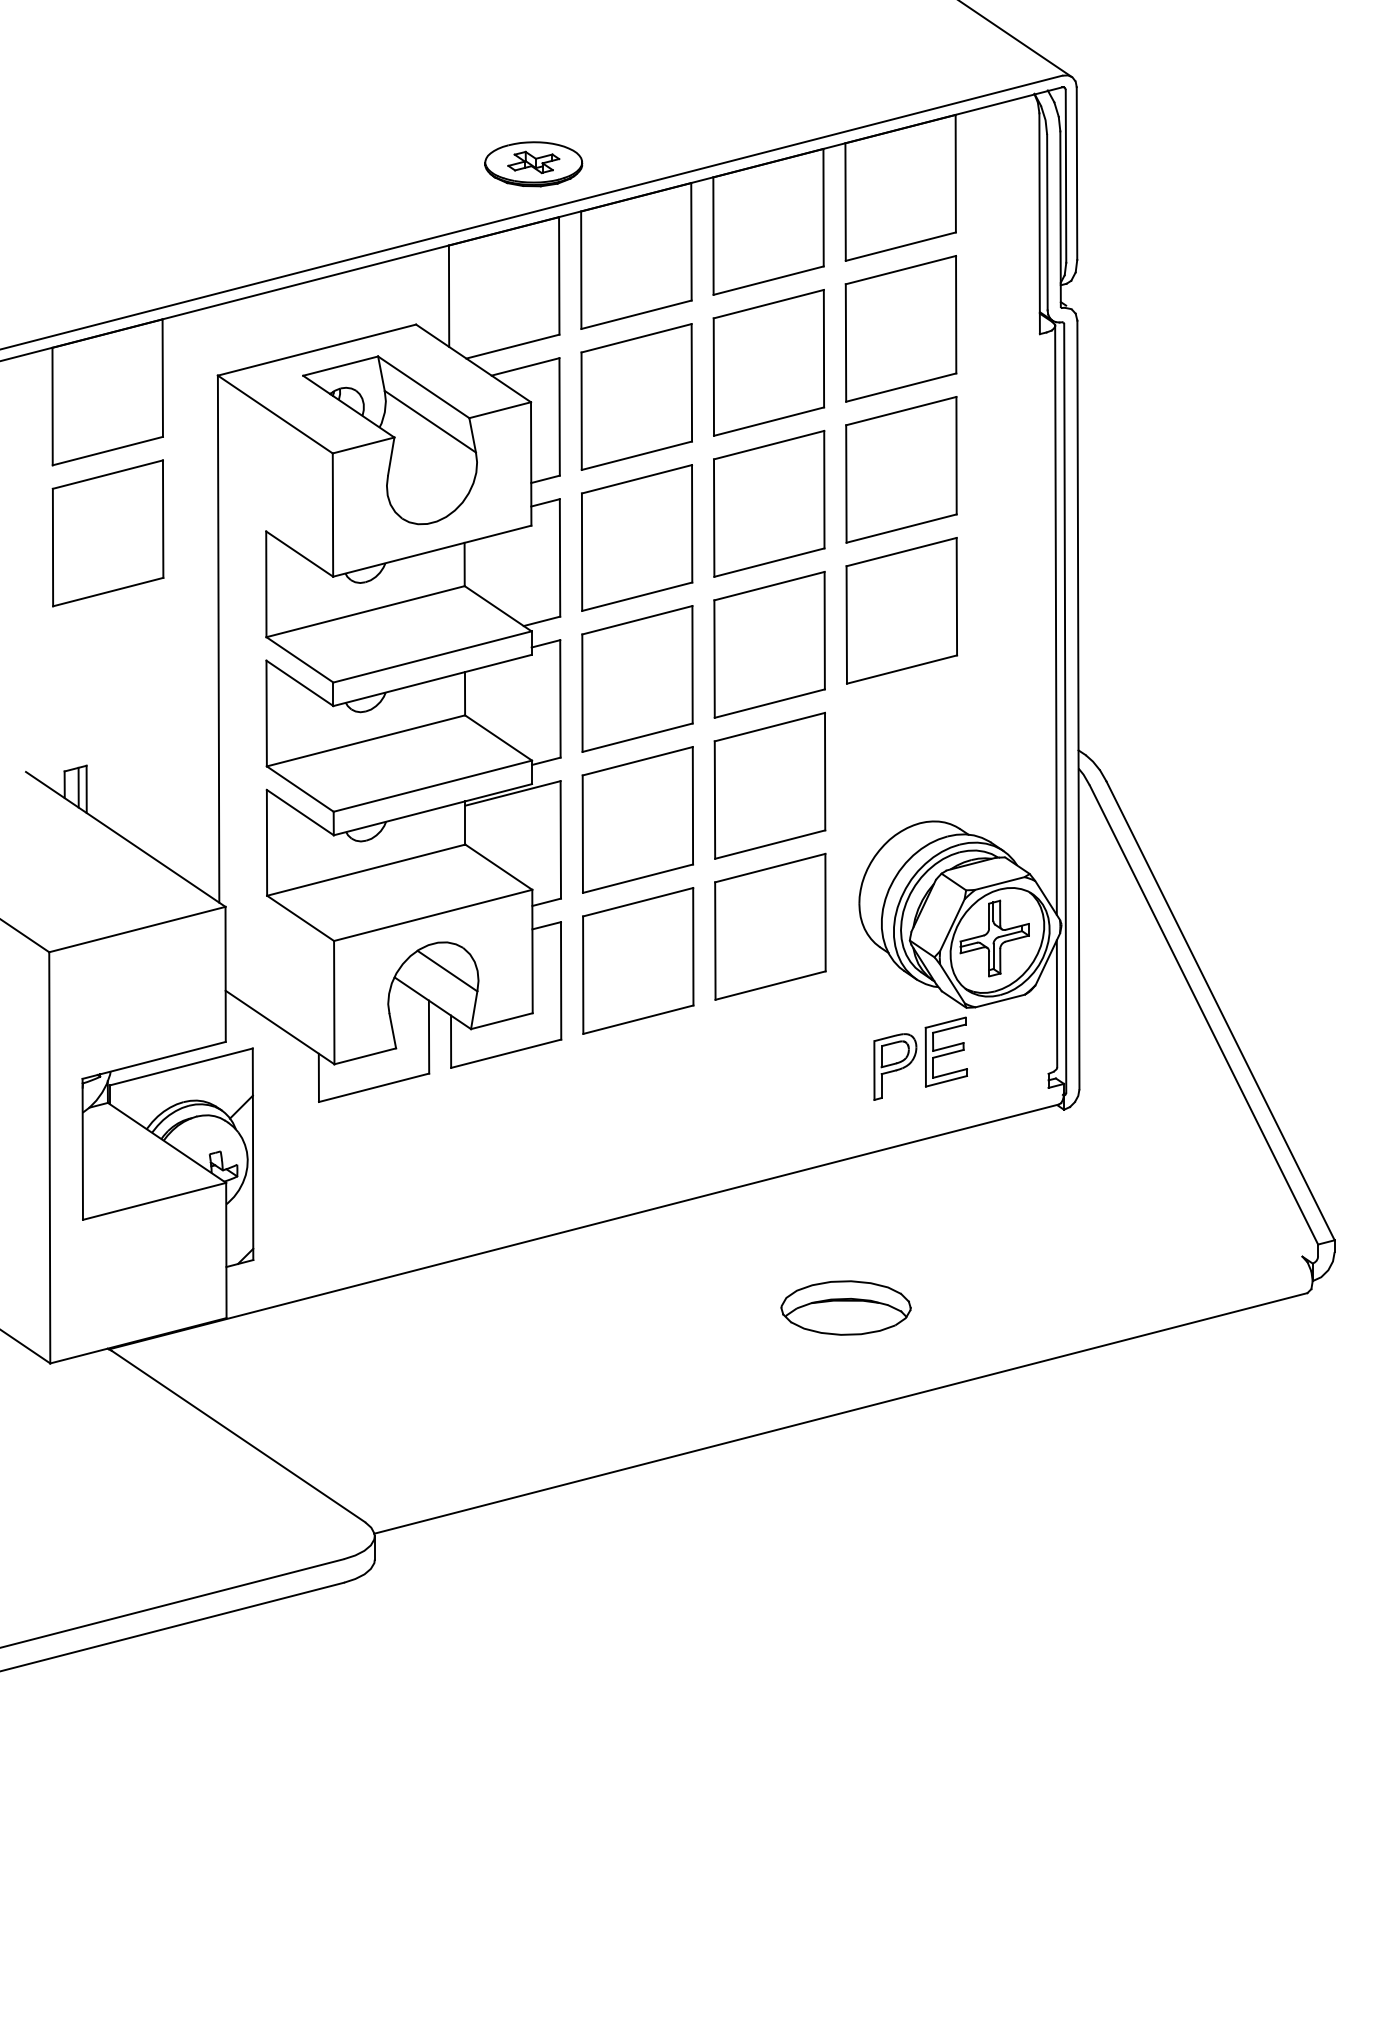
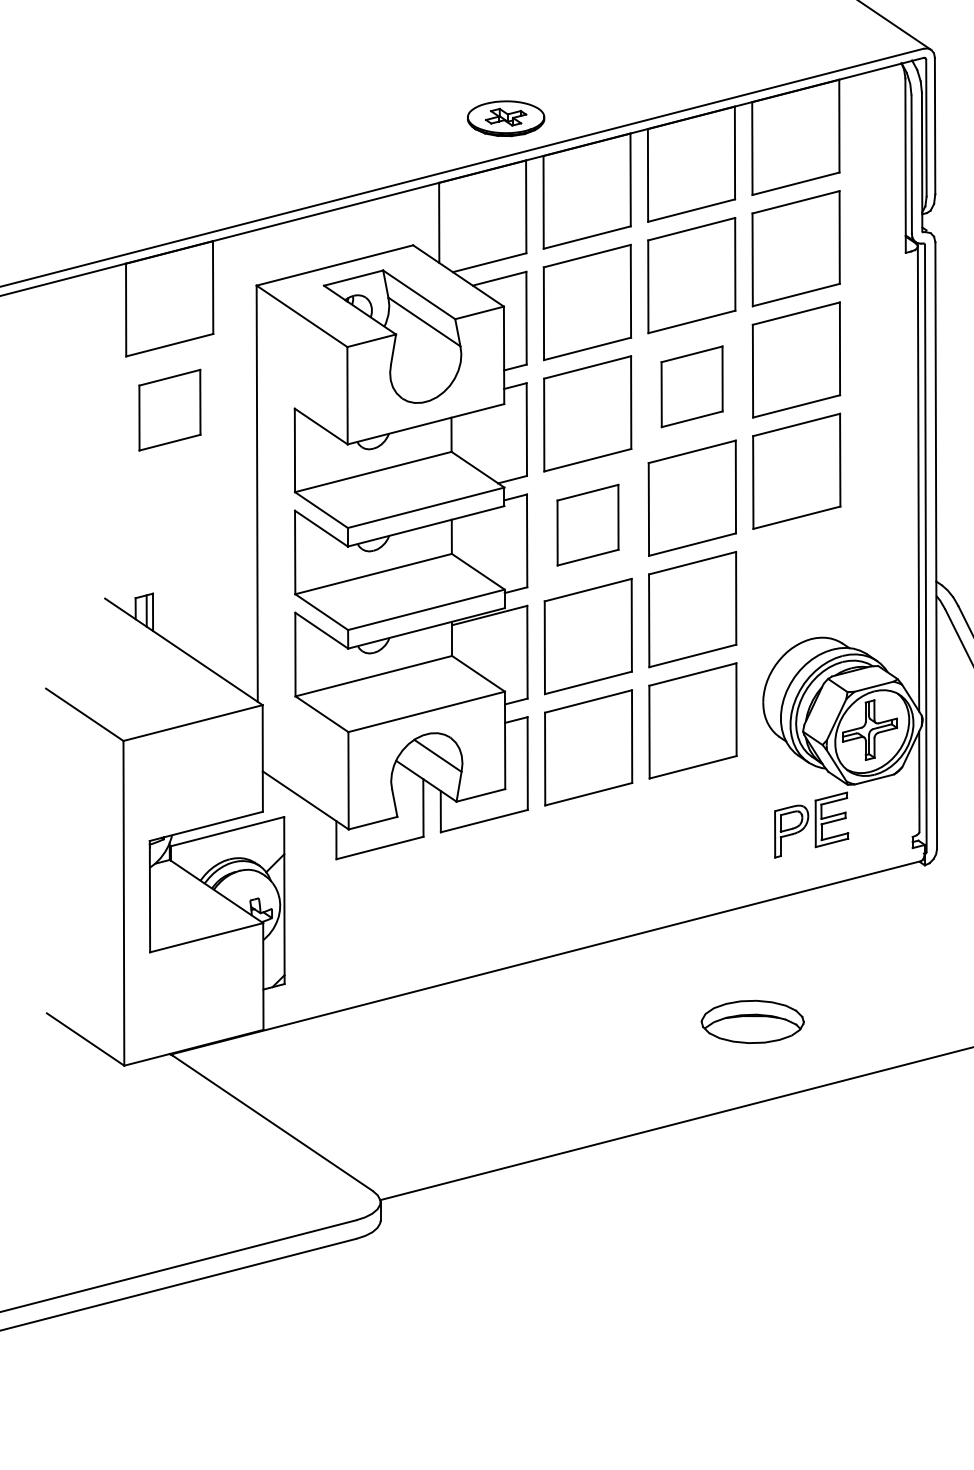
part: (769, 503) -> (692, 386), size x0.7
part: (107, 533) -> (169, 410), size x0.7
part: (637, 678) -> (588, 524), size x0.7

